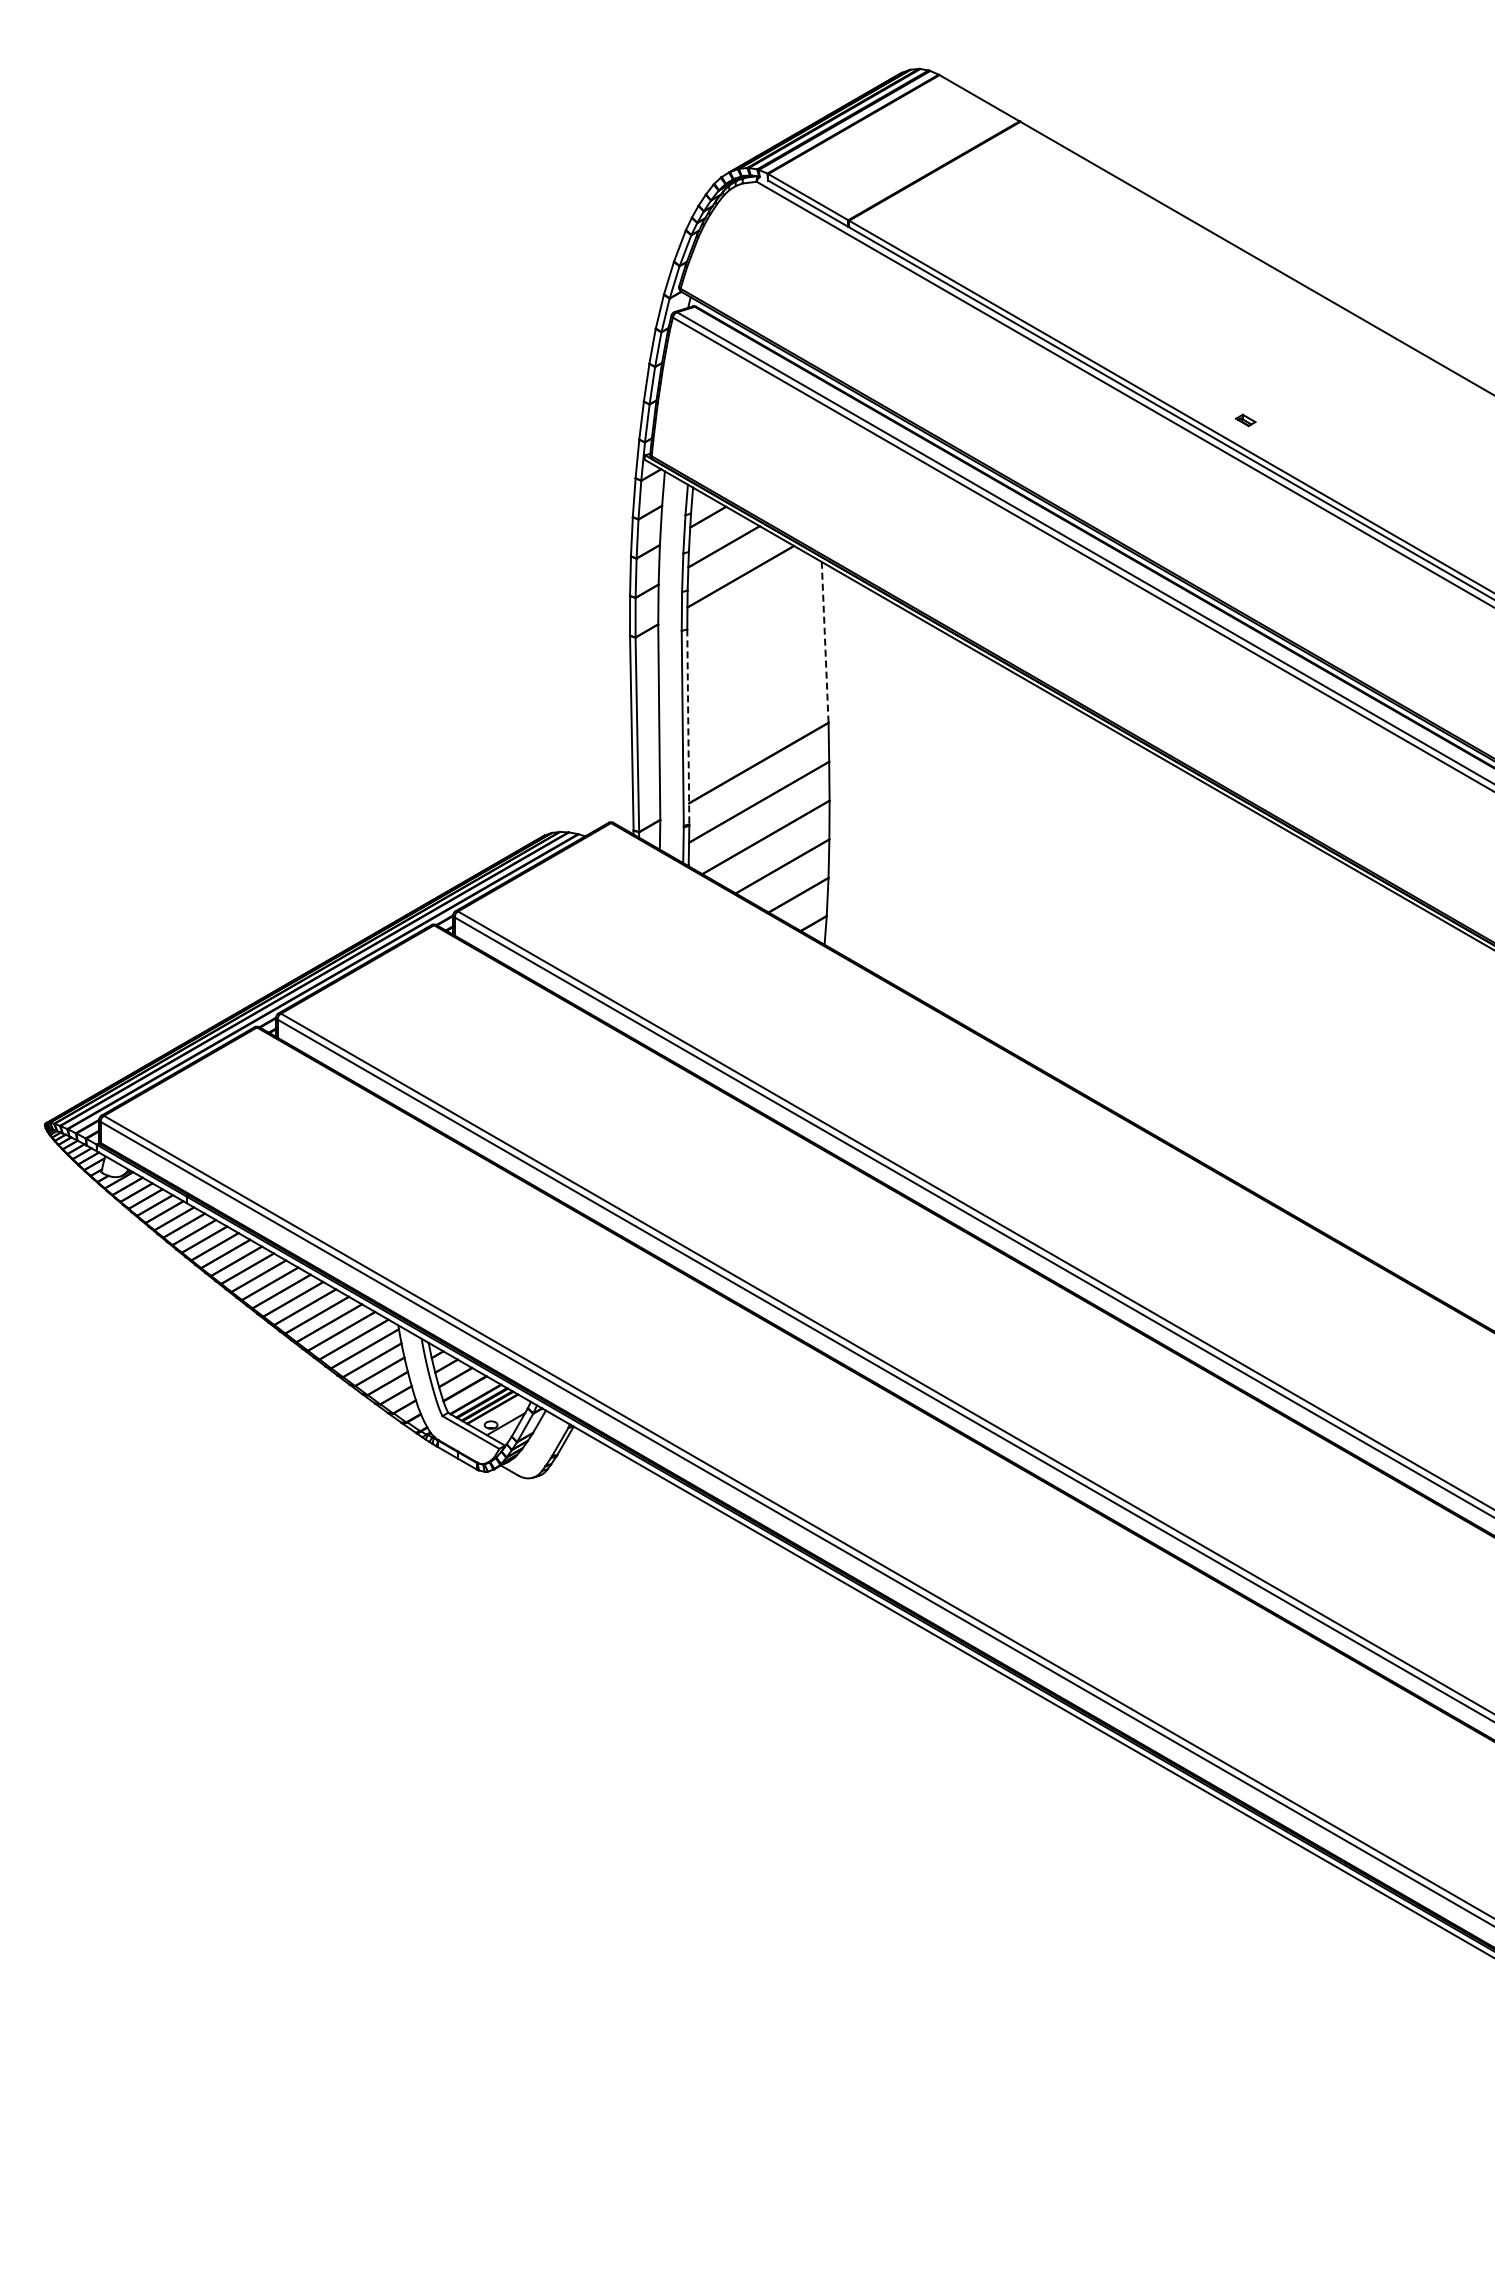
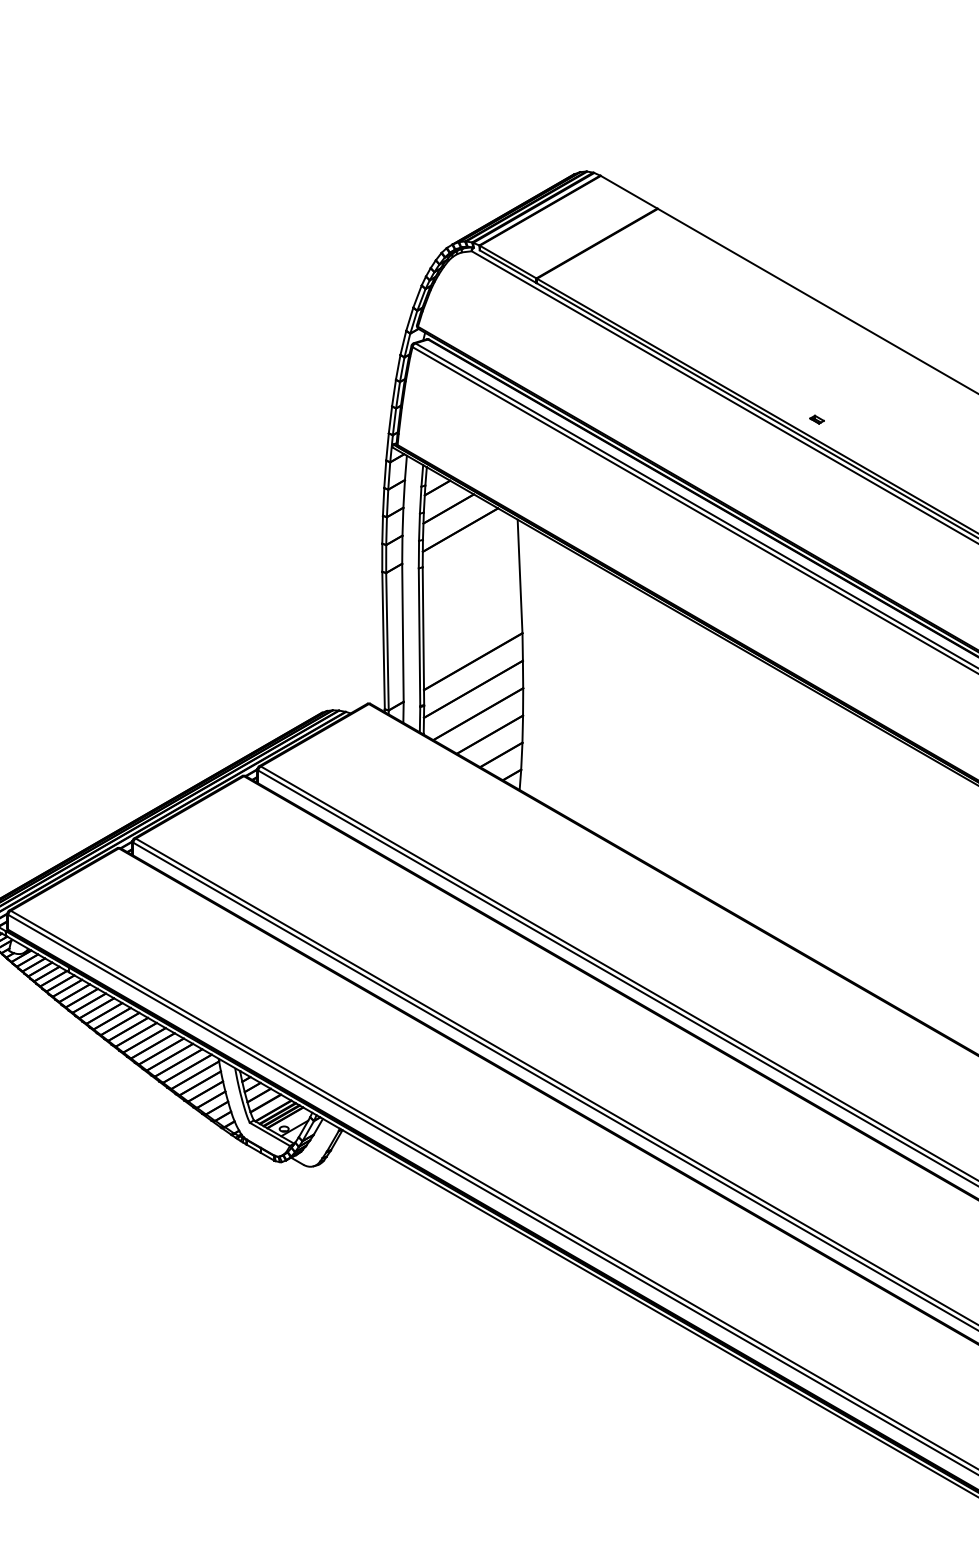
line: (825, 641) -> (520, 575), dashed -> solid
line: (688, 727) -> (423, 636), dashed -> solid

